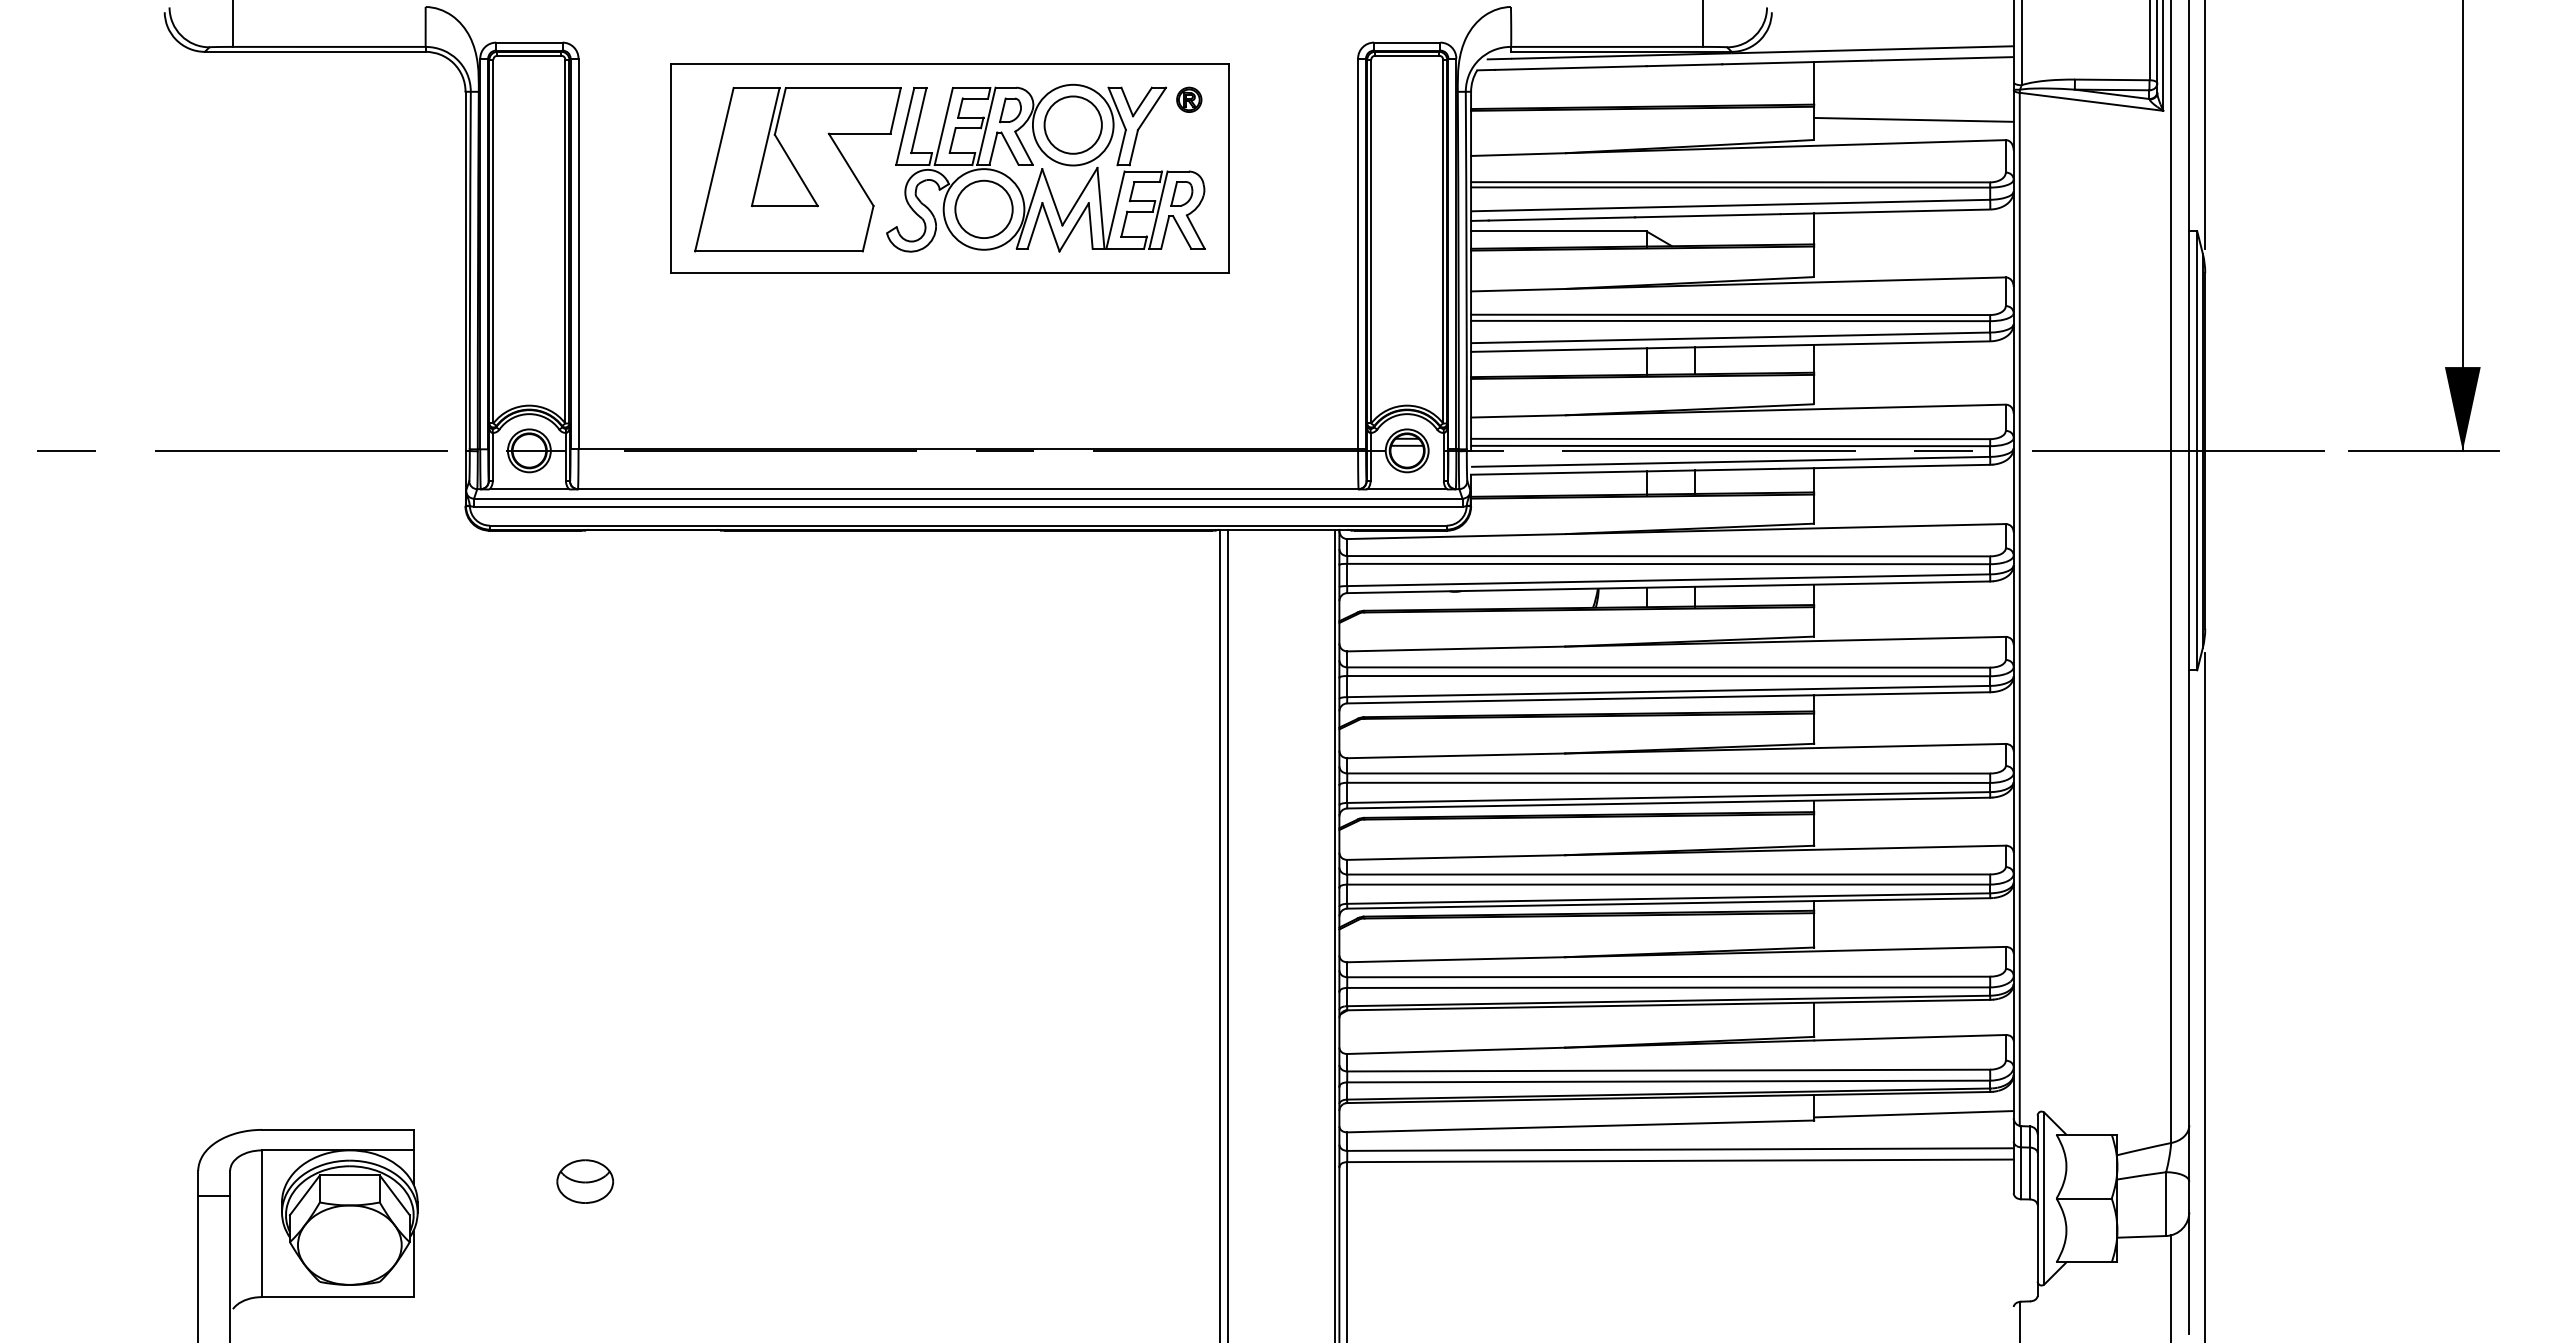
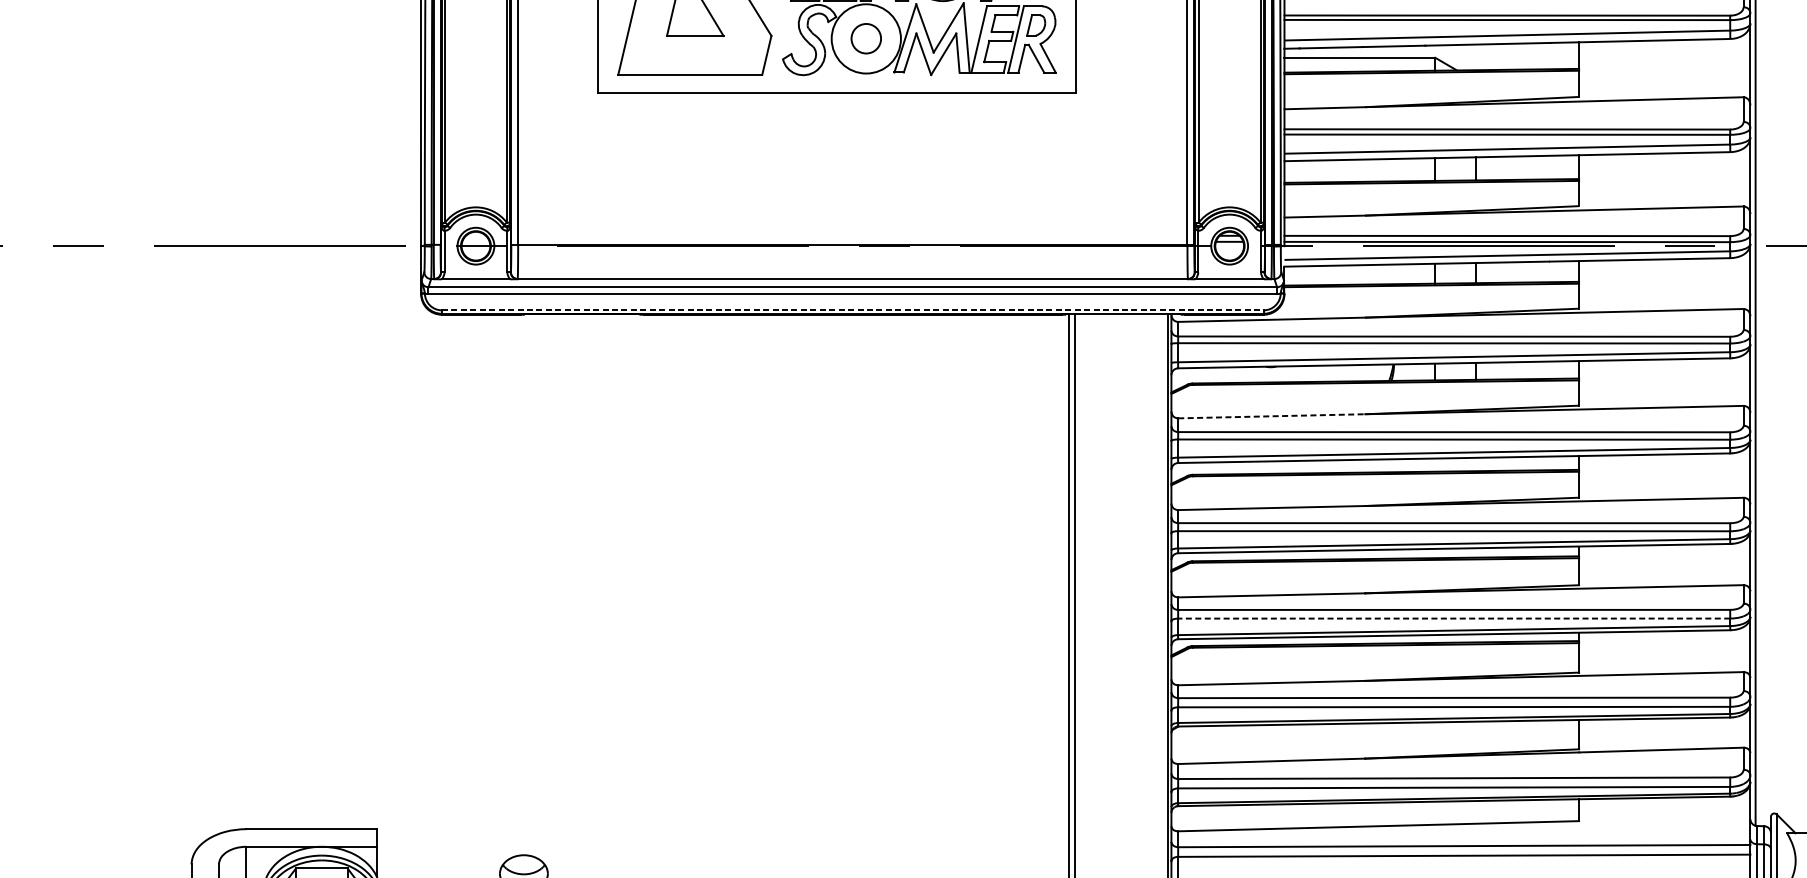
circle: (983, 208) -> (865, 38), size x0.6
line: (968, 525) -> (852, 310), solid -> dashed
line: (1456, 649) -> (1271, 416), solid -> dashed
line: (1668, 884) -> (1453, 618), solid -> dashed
line: (1913, 1114) -> (1664, 815), removed

